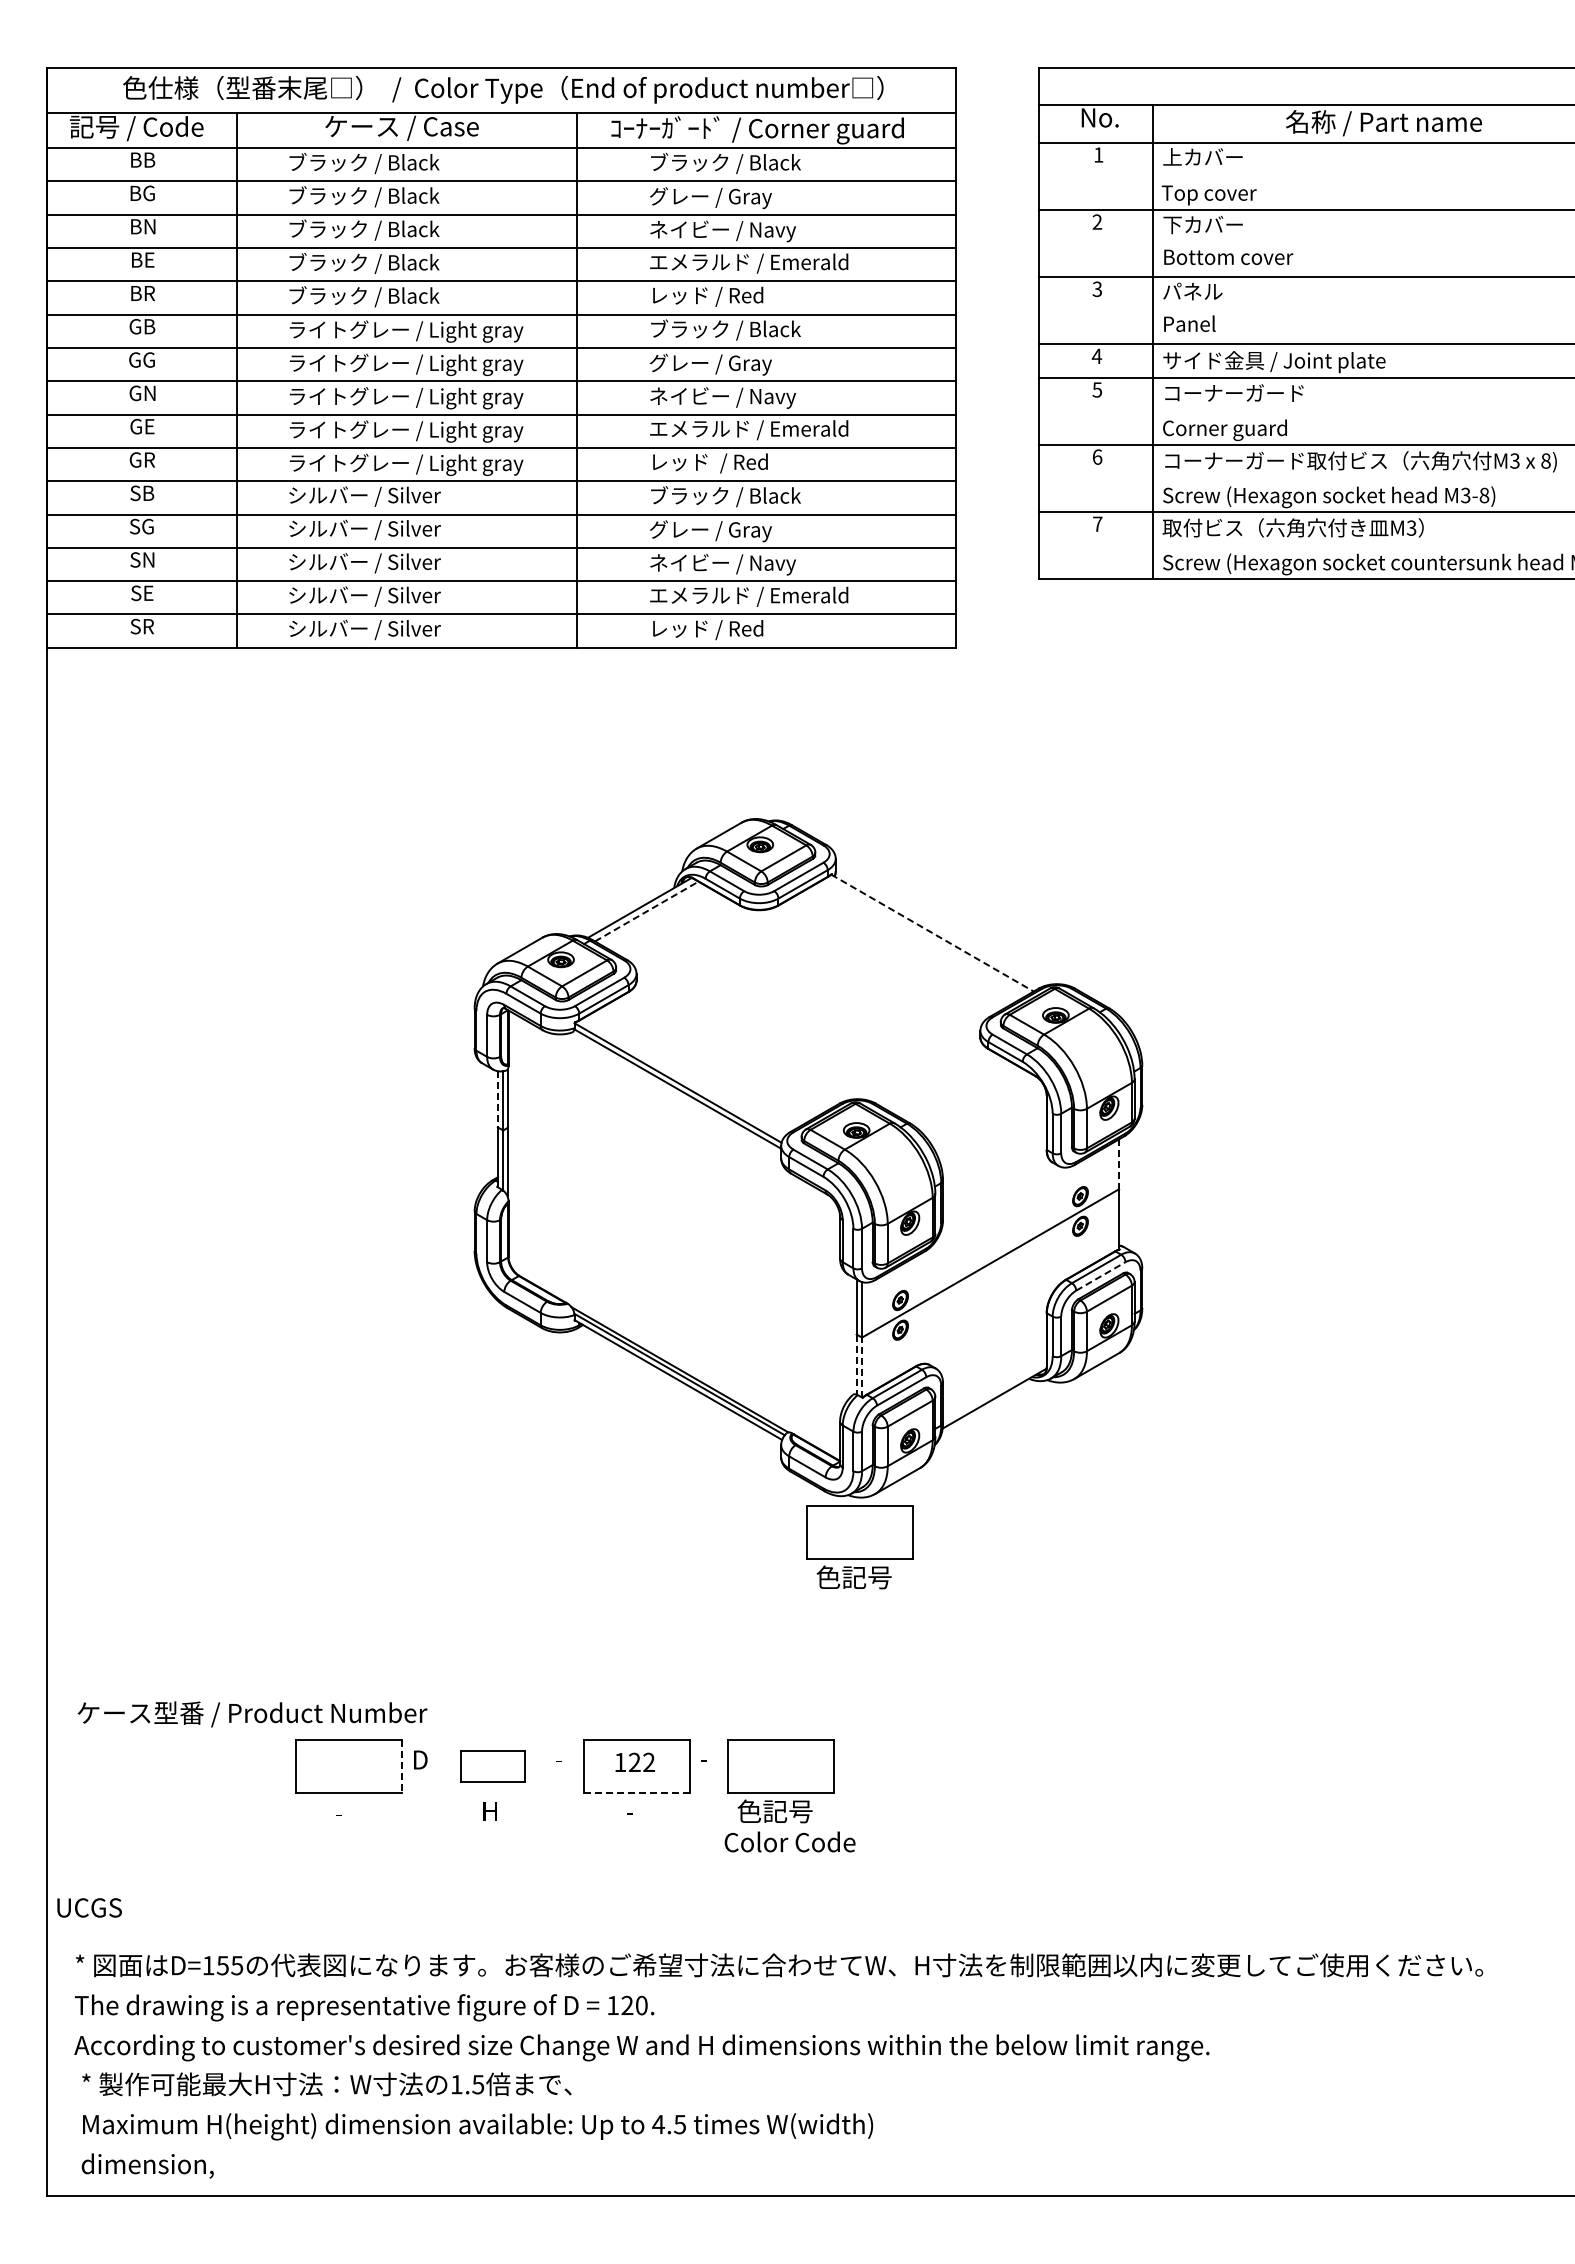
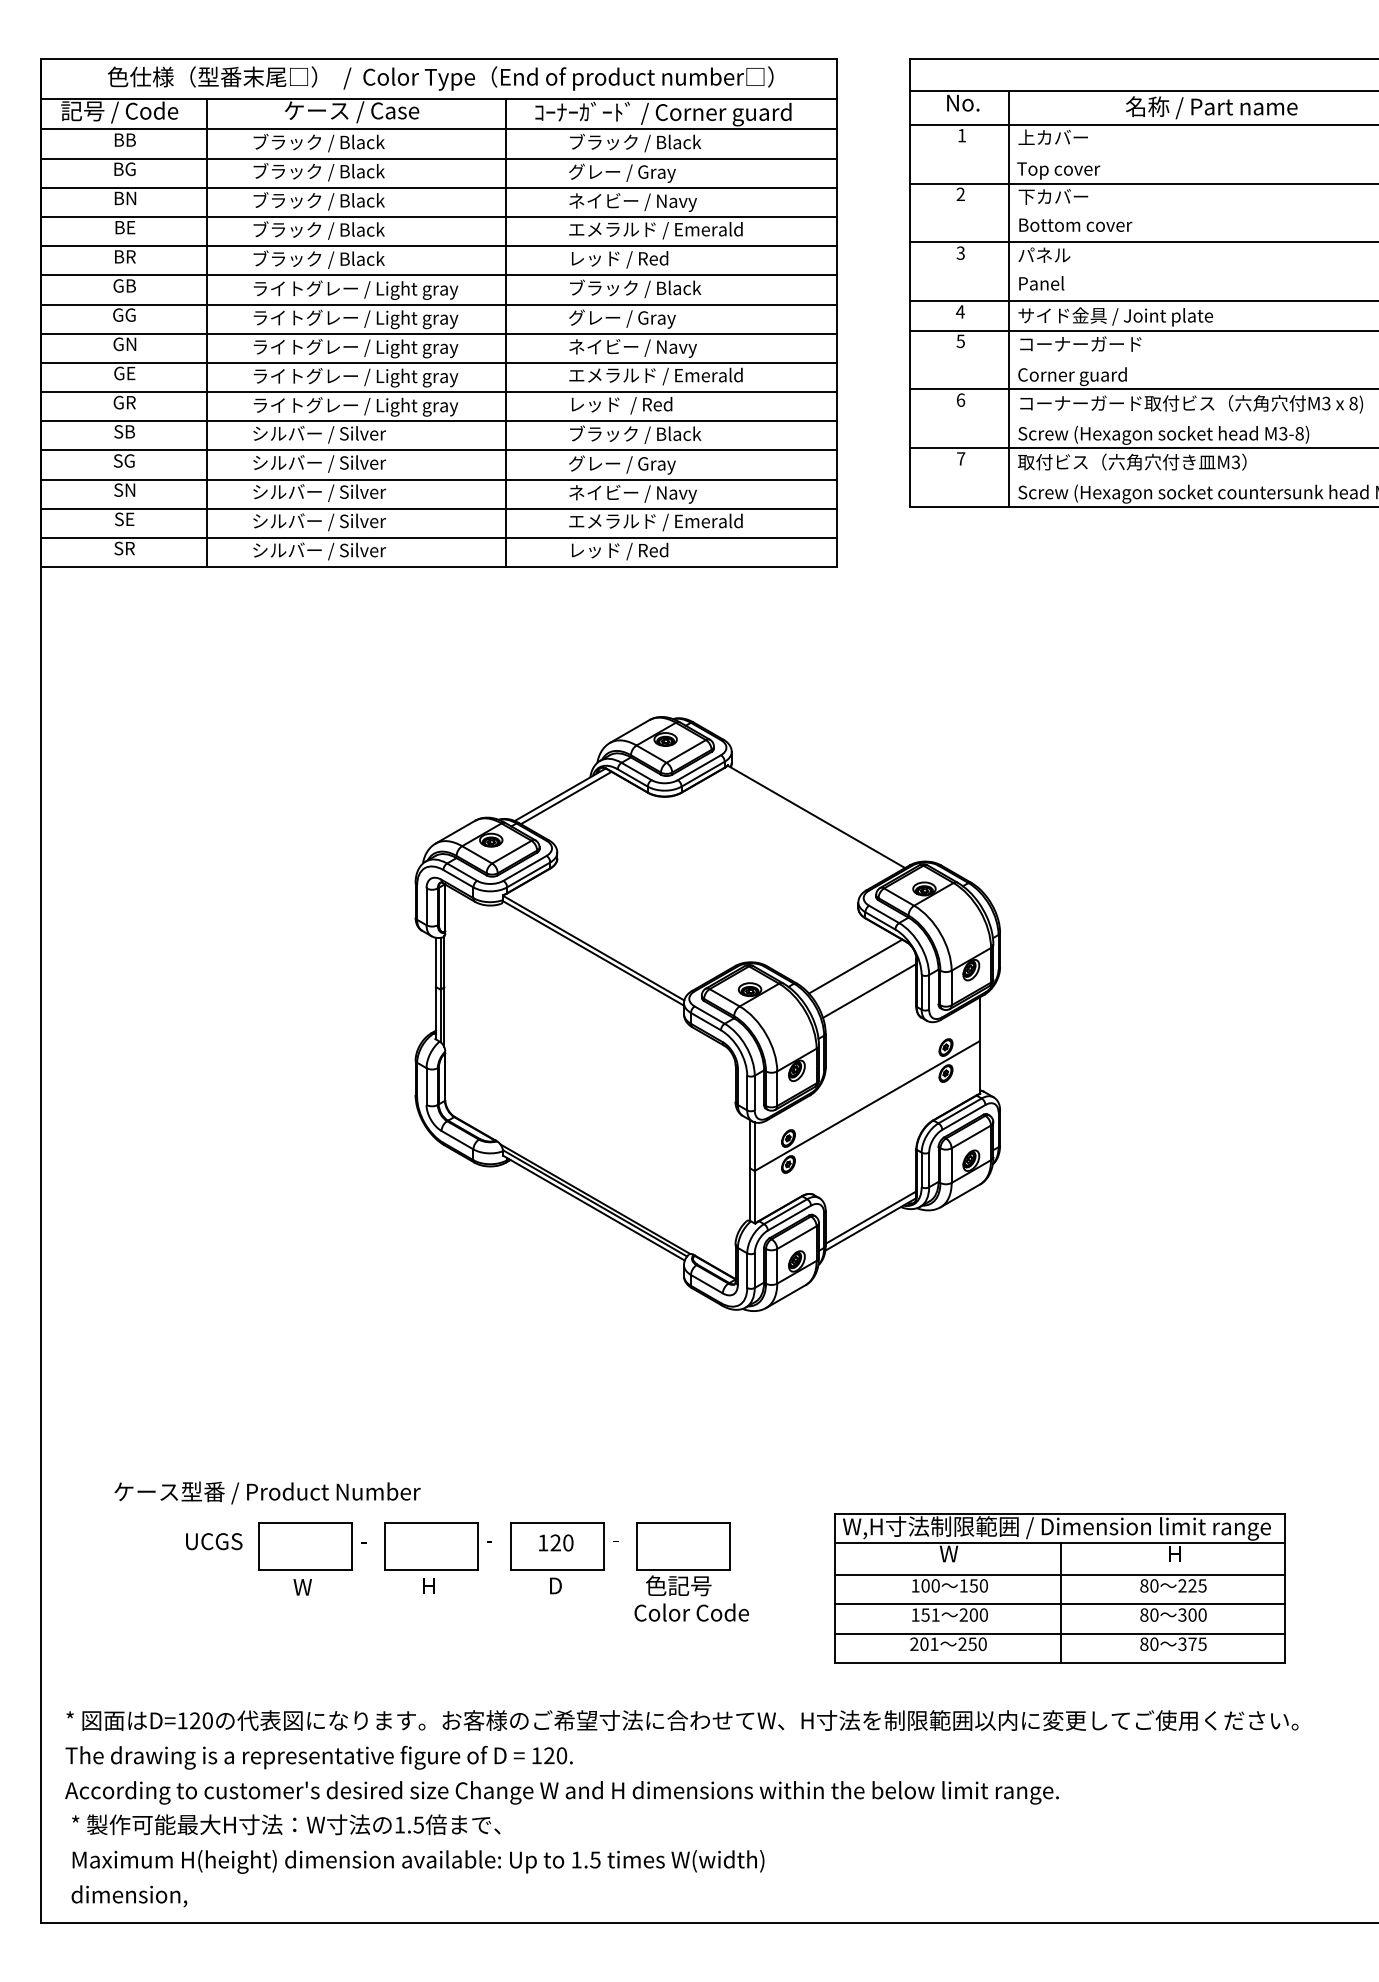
line: (646, 911) -> (566, 797), dashed -> solid
line: (932, 933) -> (816, 817), dashed -> solid
line: (497, 1099) -> (435, 962), dashed -> solid
line: (976, 1103) -> (854, 966), added
line: (993, 1131) -> (869, 990), added
line: (1119, 1164) -> (980, 1019), dashed -> solid
line: (1101, 1276) -> (964, 1117), dashed -> solid
line: (856, 1365) -> (749, 1195), dashed -> solid
line: (862, 1367) -> (755, 1197), dashed -> solid
line: (994, 1390) -> (870, 1217), added
part: (859, 1547) -> (752, 1354), removed
text: (252, 1714) -> (267, 1493), moved
text: (420, 1759) -> (368, 1540), D -> -
text: (649, 1762) -> (568, 1543), 122 -> 120
line: (402, 1766) -> (352, 1546), dashed -> solid
part: (492, 1766) -> (431, 1546), size x1.67
line: (636, 1792) -> (557, 1569), dashed -> solid
text: (634, 1811) -> (555, 1585), - -> D
text: (345, 1812) -> (302, 1586), - -> W
part: (1210, 1814) -> (1059, 1588), added
text: (89, 1907) -> (214, 1541), moved
text: (229, 1965) -> (200, 1720), D=155 -> D=120
text: (658, 2124) -> (576, 1859), 4.5 -> 1.5

